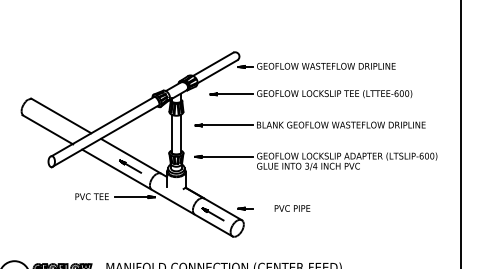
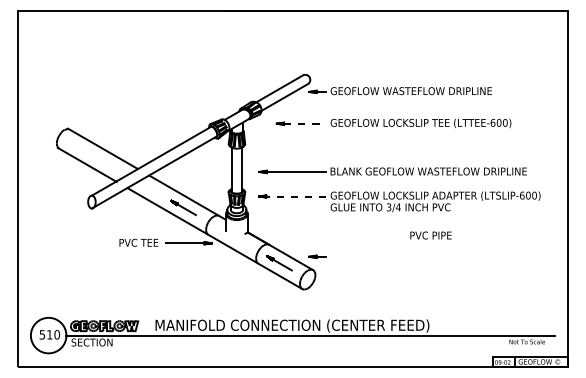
line: (234, 94) -> (304, 123), solid -> dashed
part: (310, 125) -> (392, 171), moved
line: (225, 156) -> (294, 196), solid -> dashed
text: (292, 208) -> (430, 235), moved

